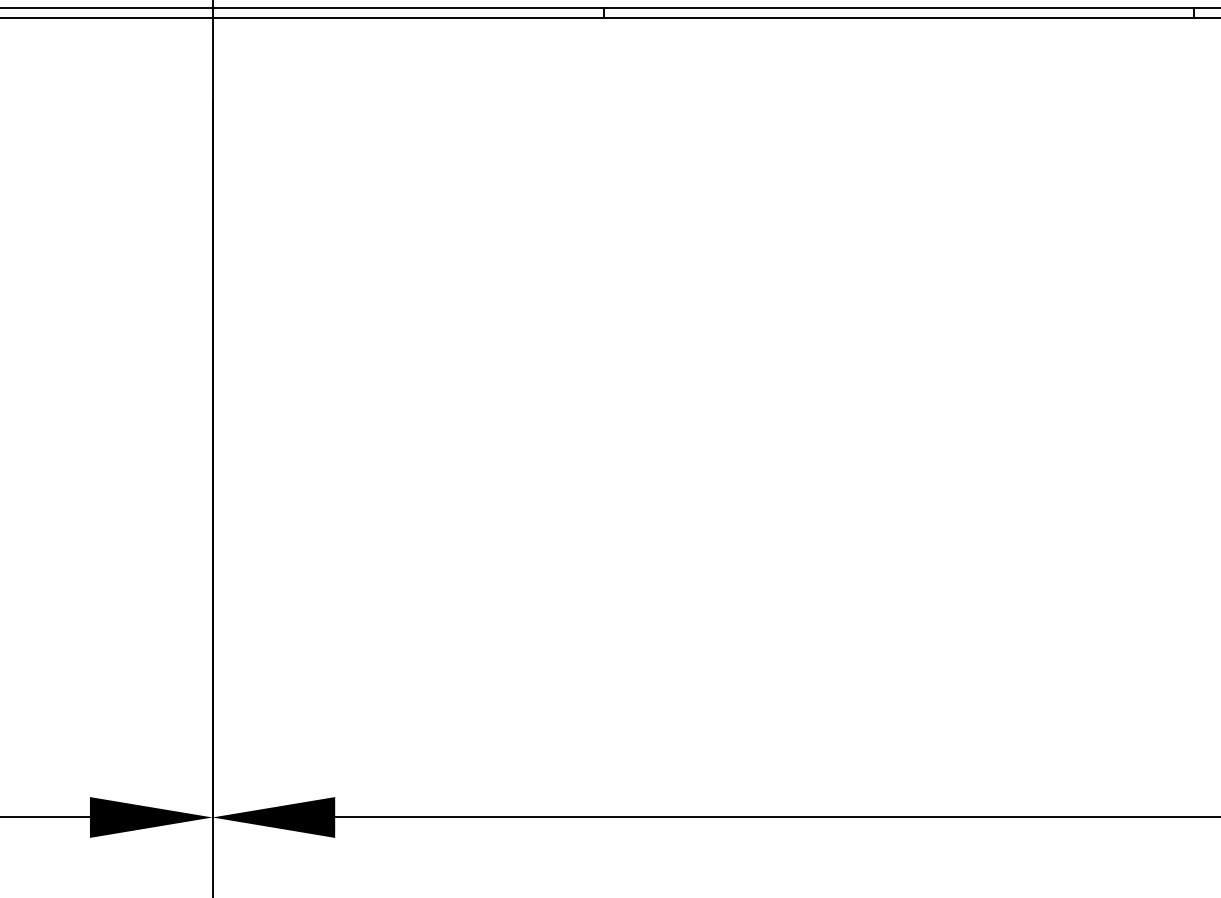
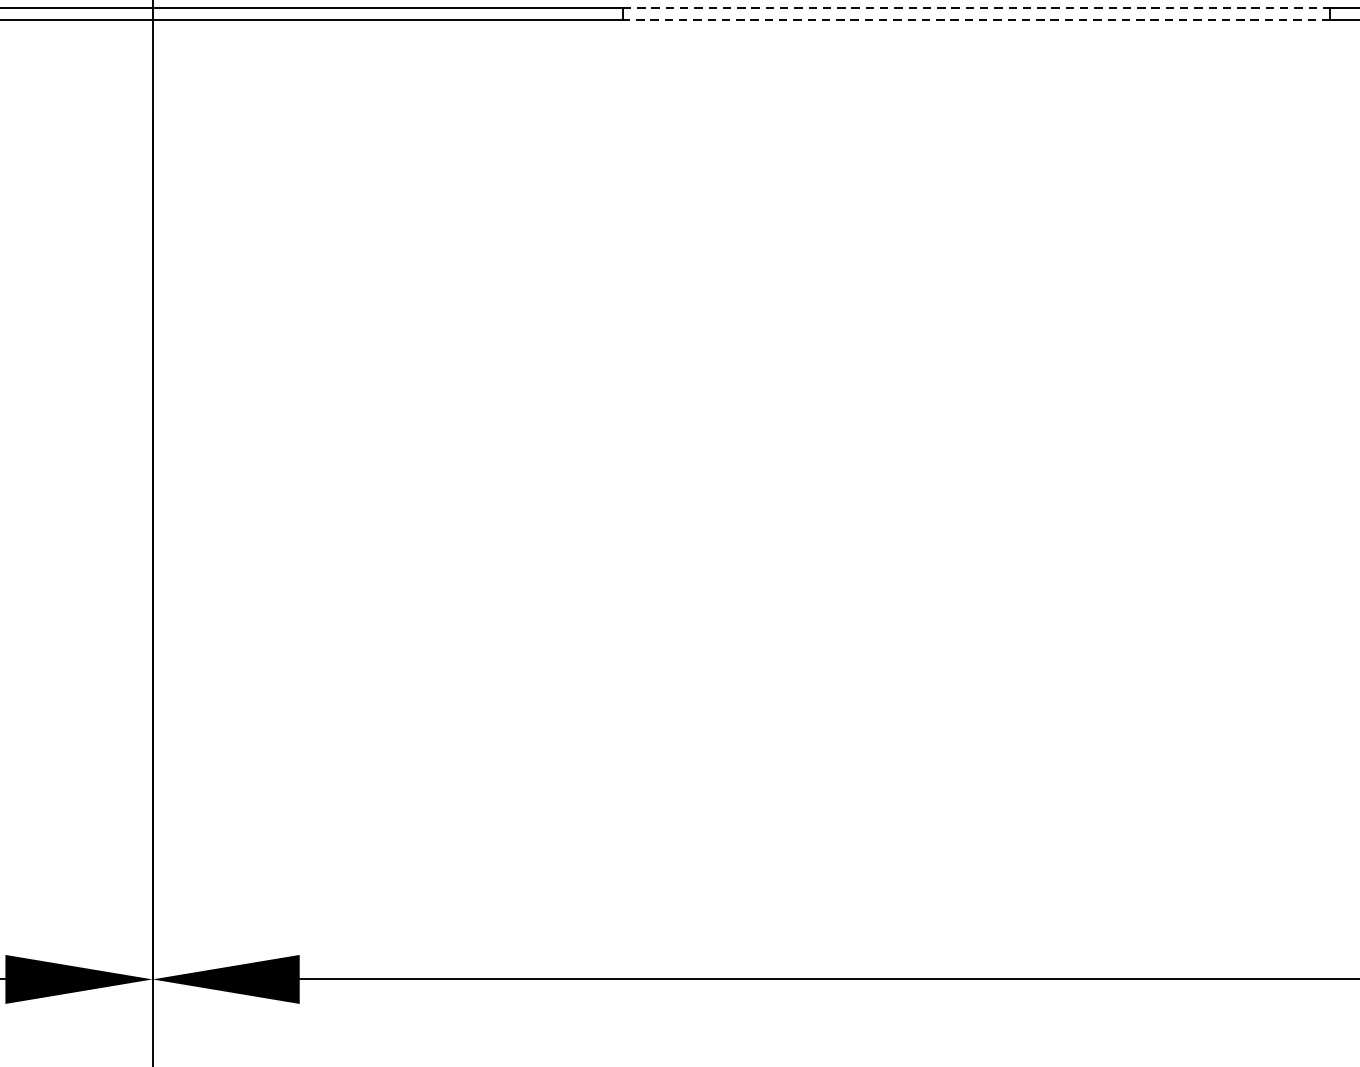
line: (899, 7) -> (976, 7), solid -> dashed
line: (899, 17) -> (976, 19), solid -> dashed

